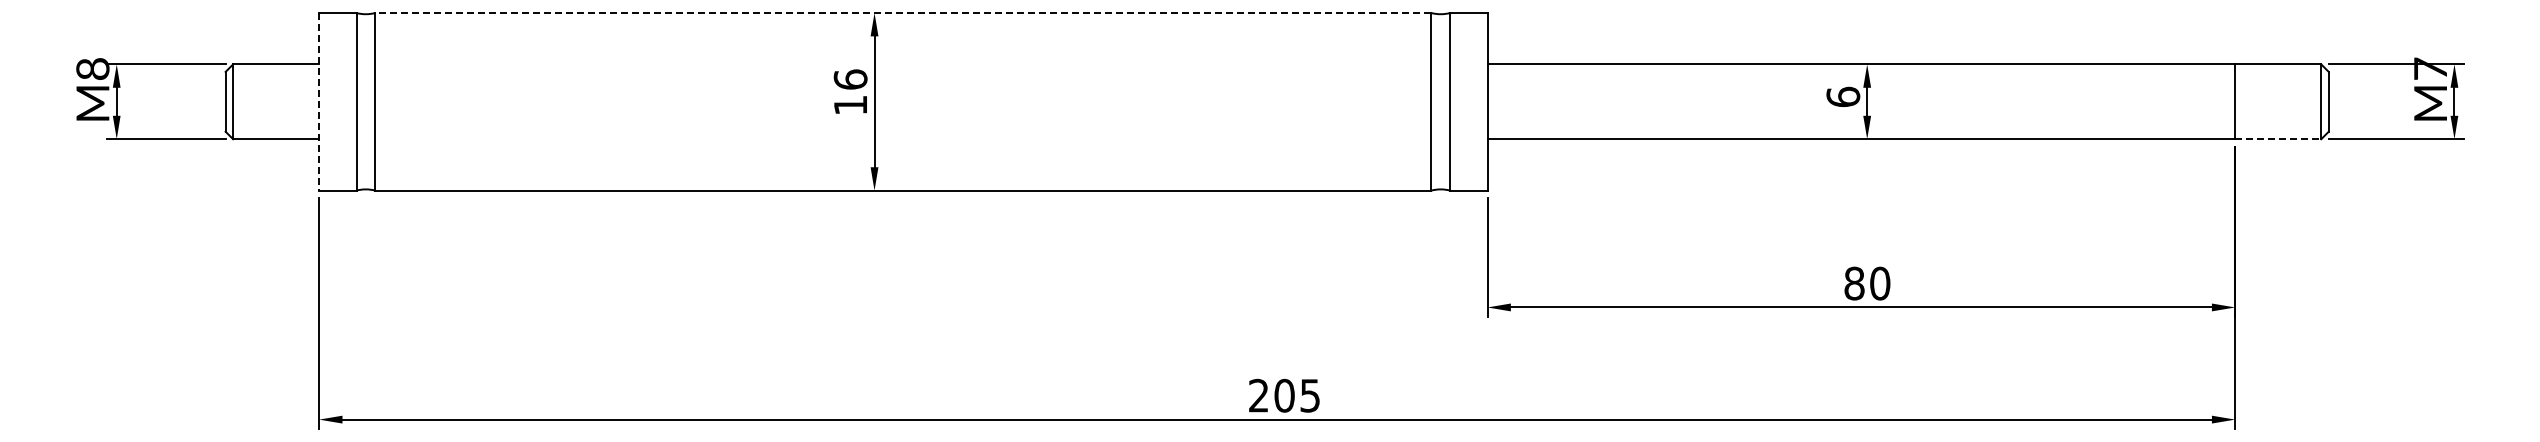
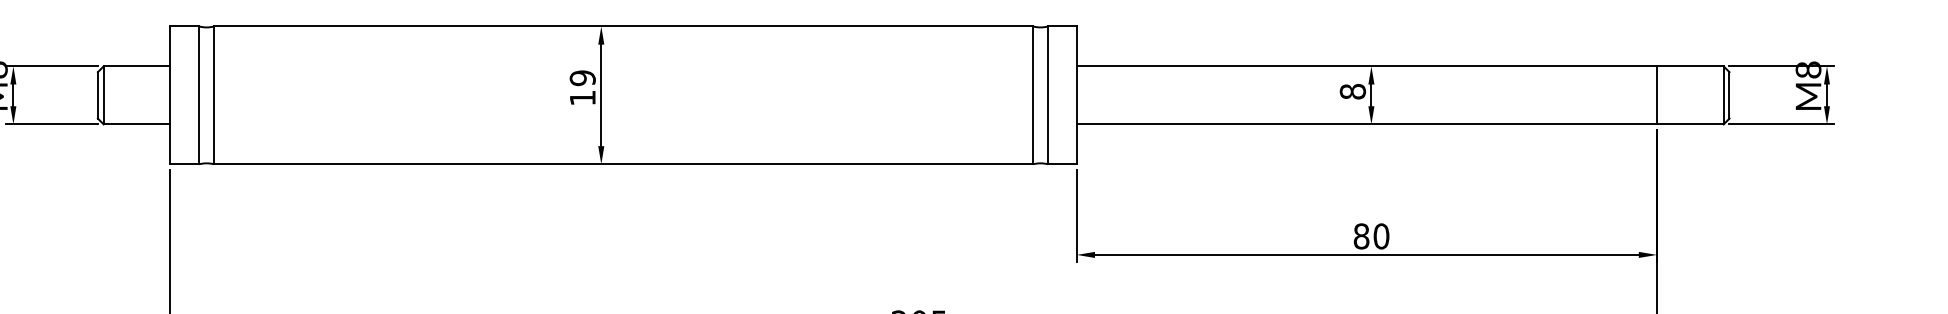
line: (902, 13) -> (622, 26), dashed -> solid
text: (2430, 68) -> (1808, 69), M7 -> M8
text: (850, 79) -> (582, 78), 16 -> 19
text: (1843, 96) -> (1353, 91), 6 -> 8
line: (319, 101) -> (170, 95), dashed -> solid
line: (2278, 139) -> (1690, 124), dashed -> solid

